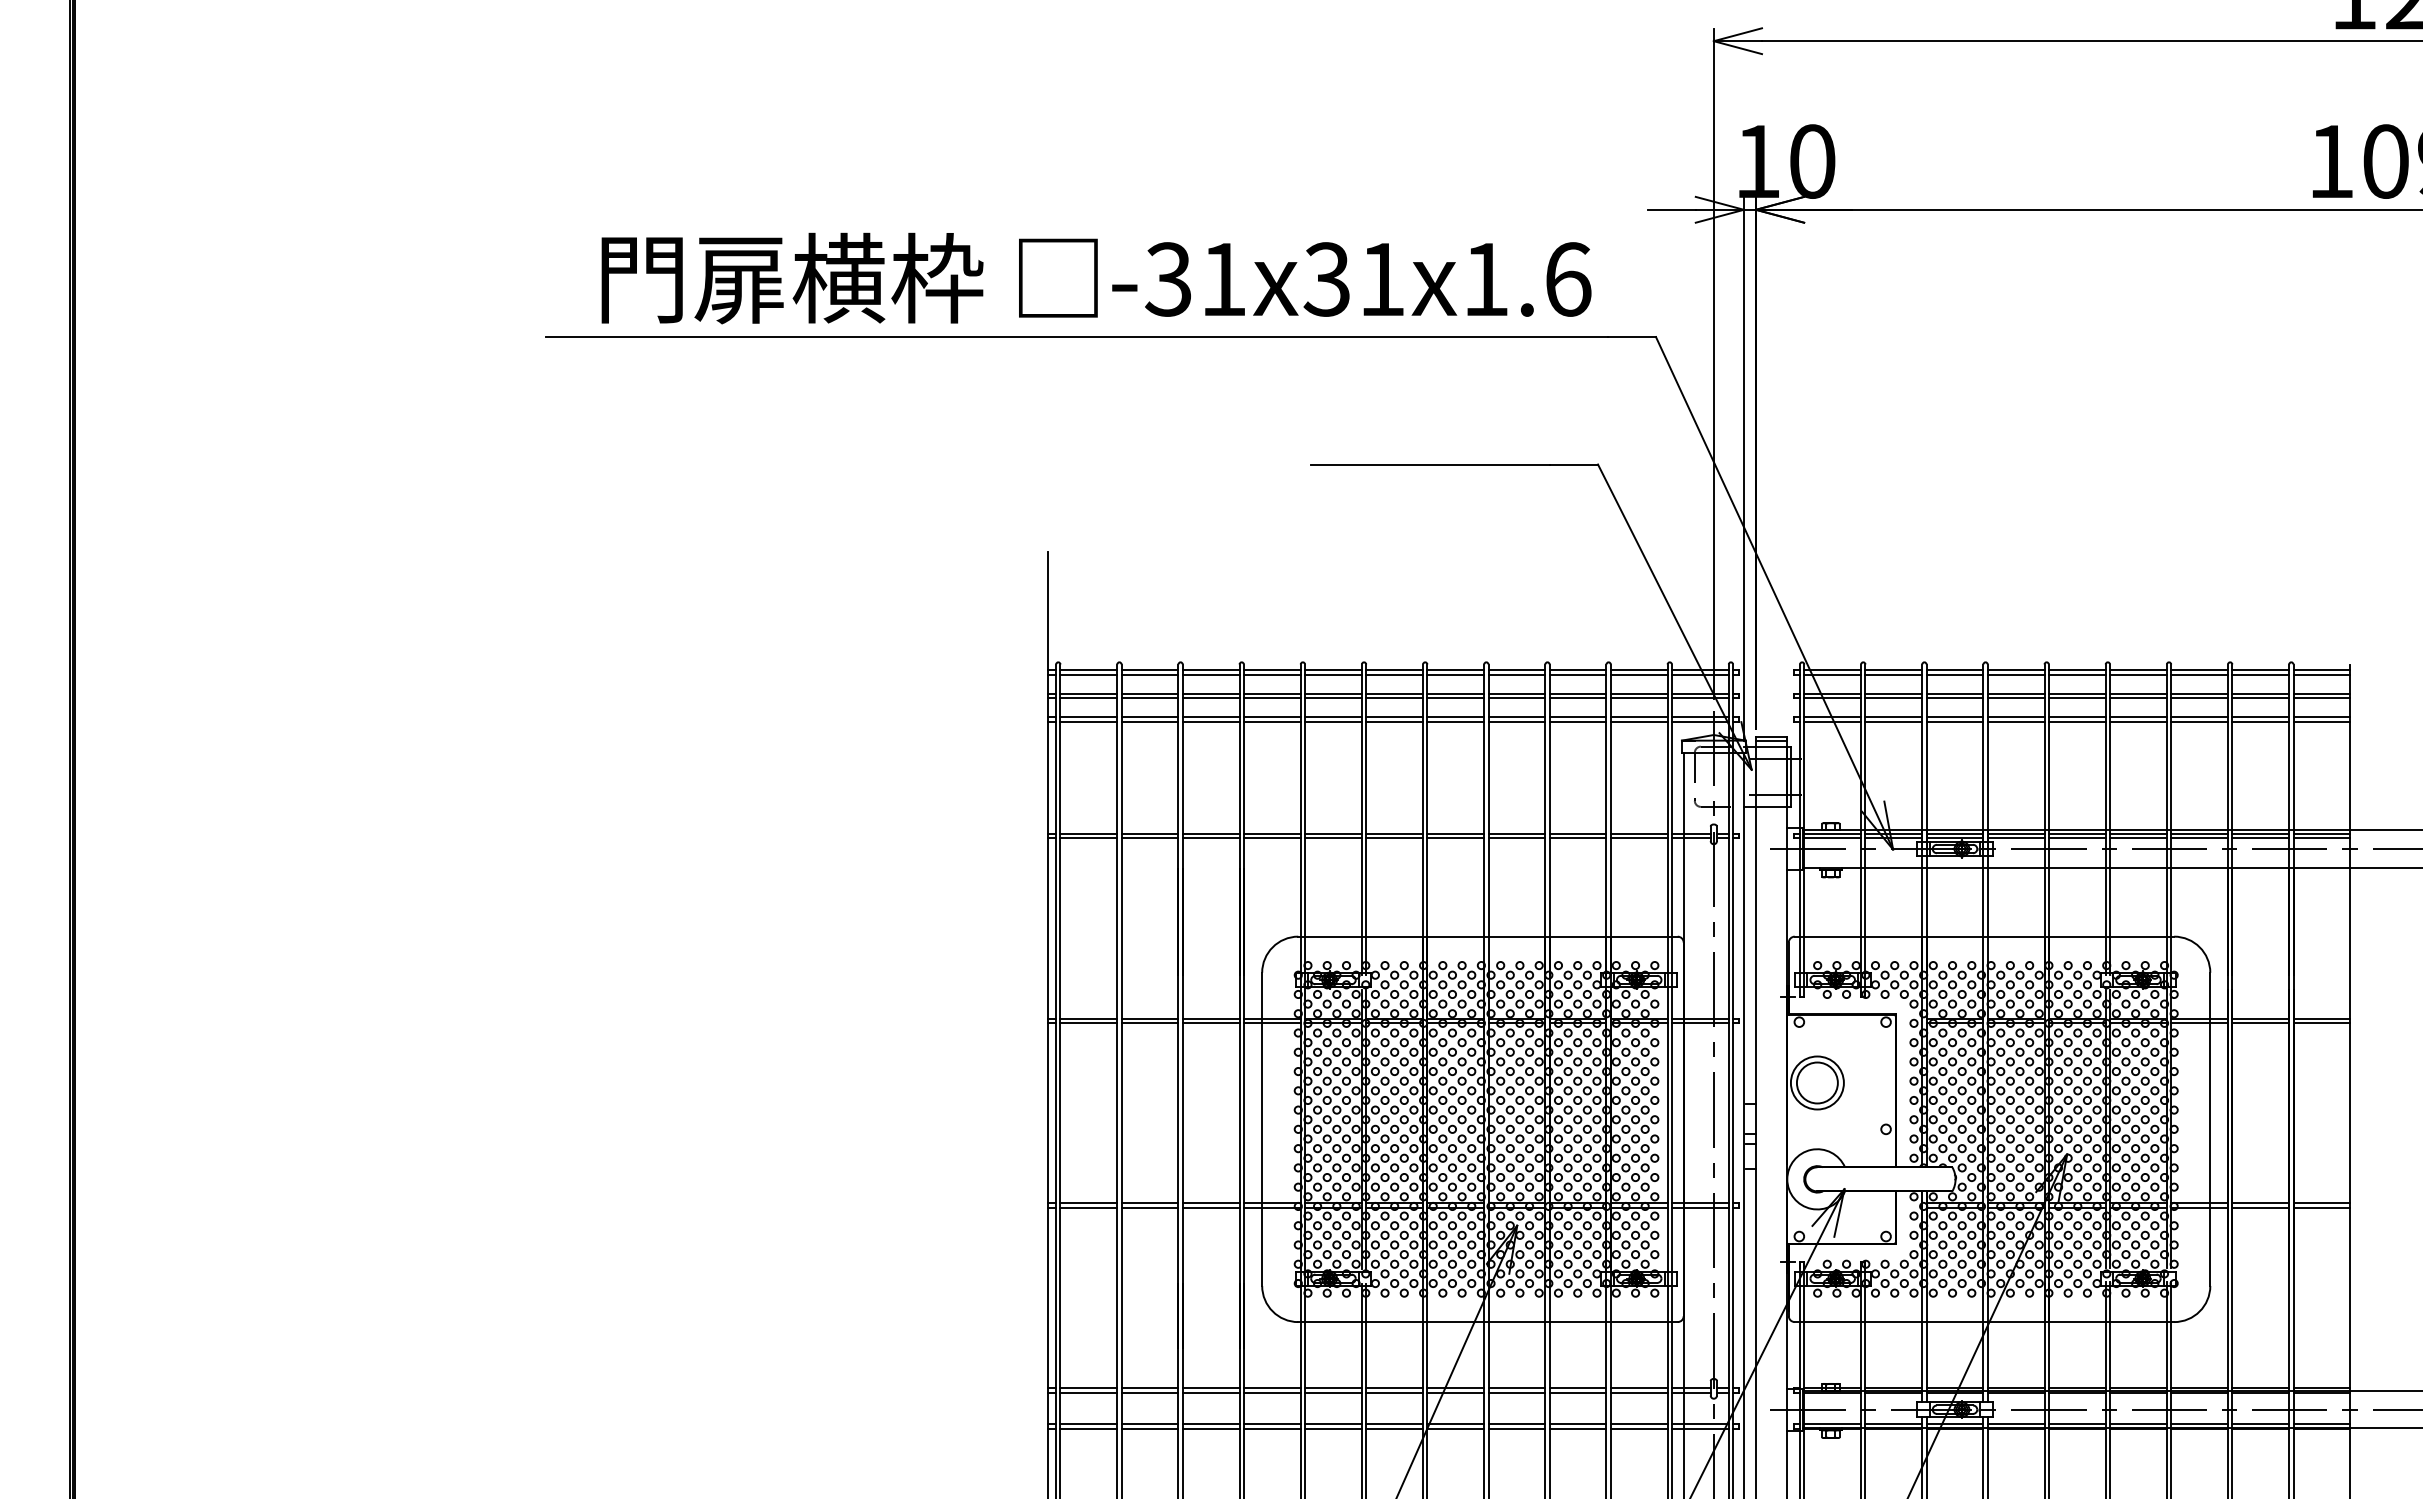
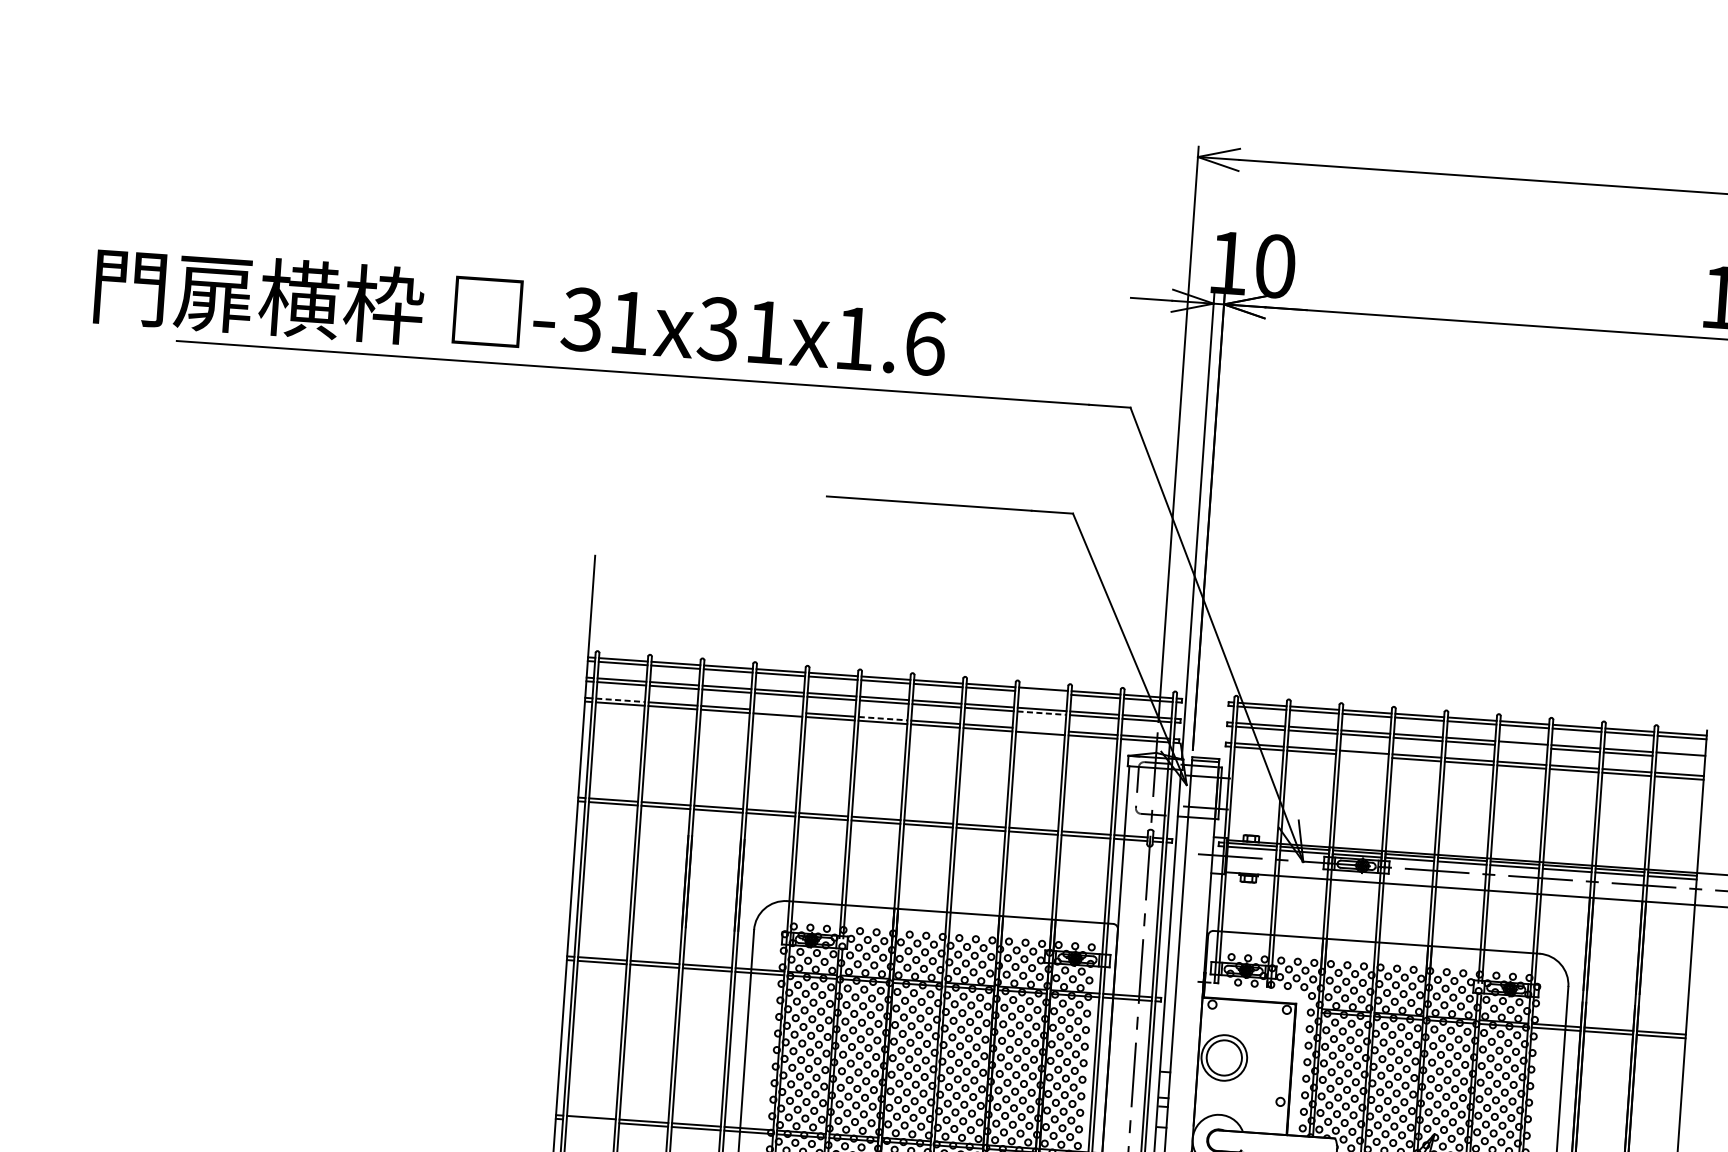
text: (1096, 278) -> (520, 314), moved
line: (1577, 674) -> (1042, 692), removed
line: (1578, 698) -> (1042, 713), solid -> dashed
line: (2138, 698) -> (1523, 747), removed
line: (2321, 698) -> (1680, 758), removed
line: (1089, 717) -> (621, 700), solid -> dashed
line: (1271, 717) -> (777, 711), removed
line: (1395, 717) -> (883, 718), solid -> dashed
line: (1577, 717) -> (1040, 729), removed
line: (1954, 721) -> (1363, 755), removed
line: (1088, 1207) -> (590, 1121), removed

